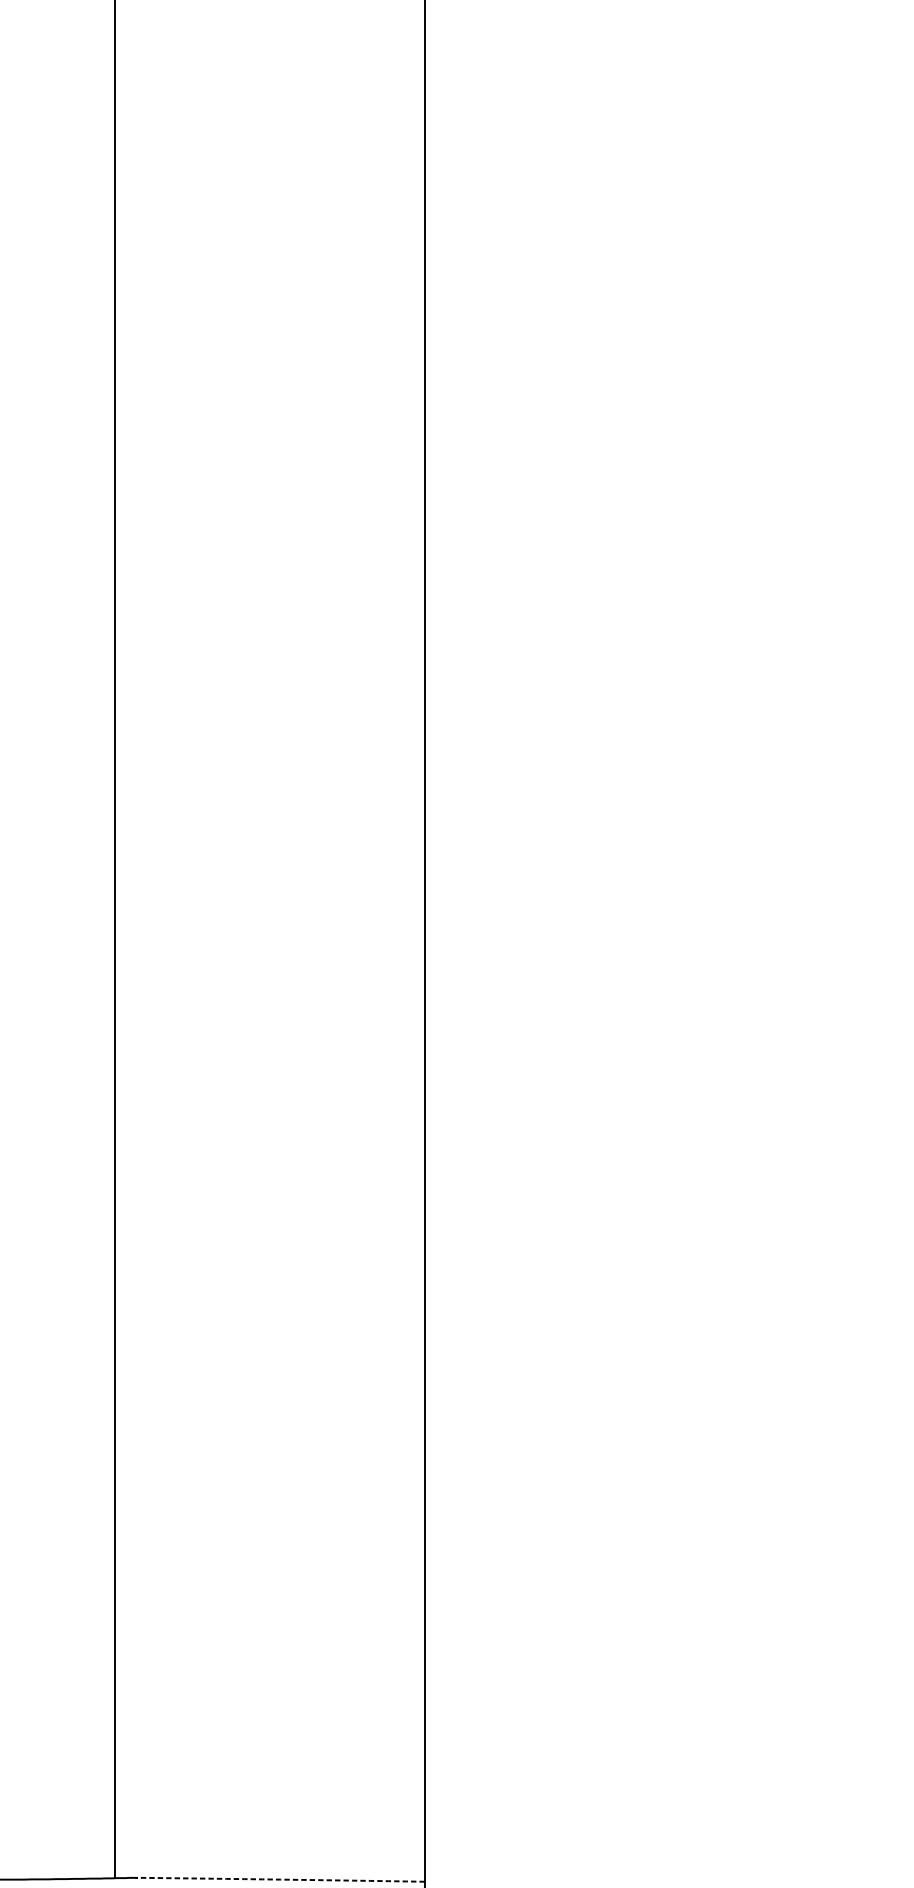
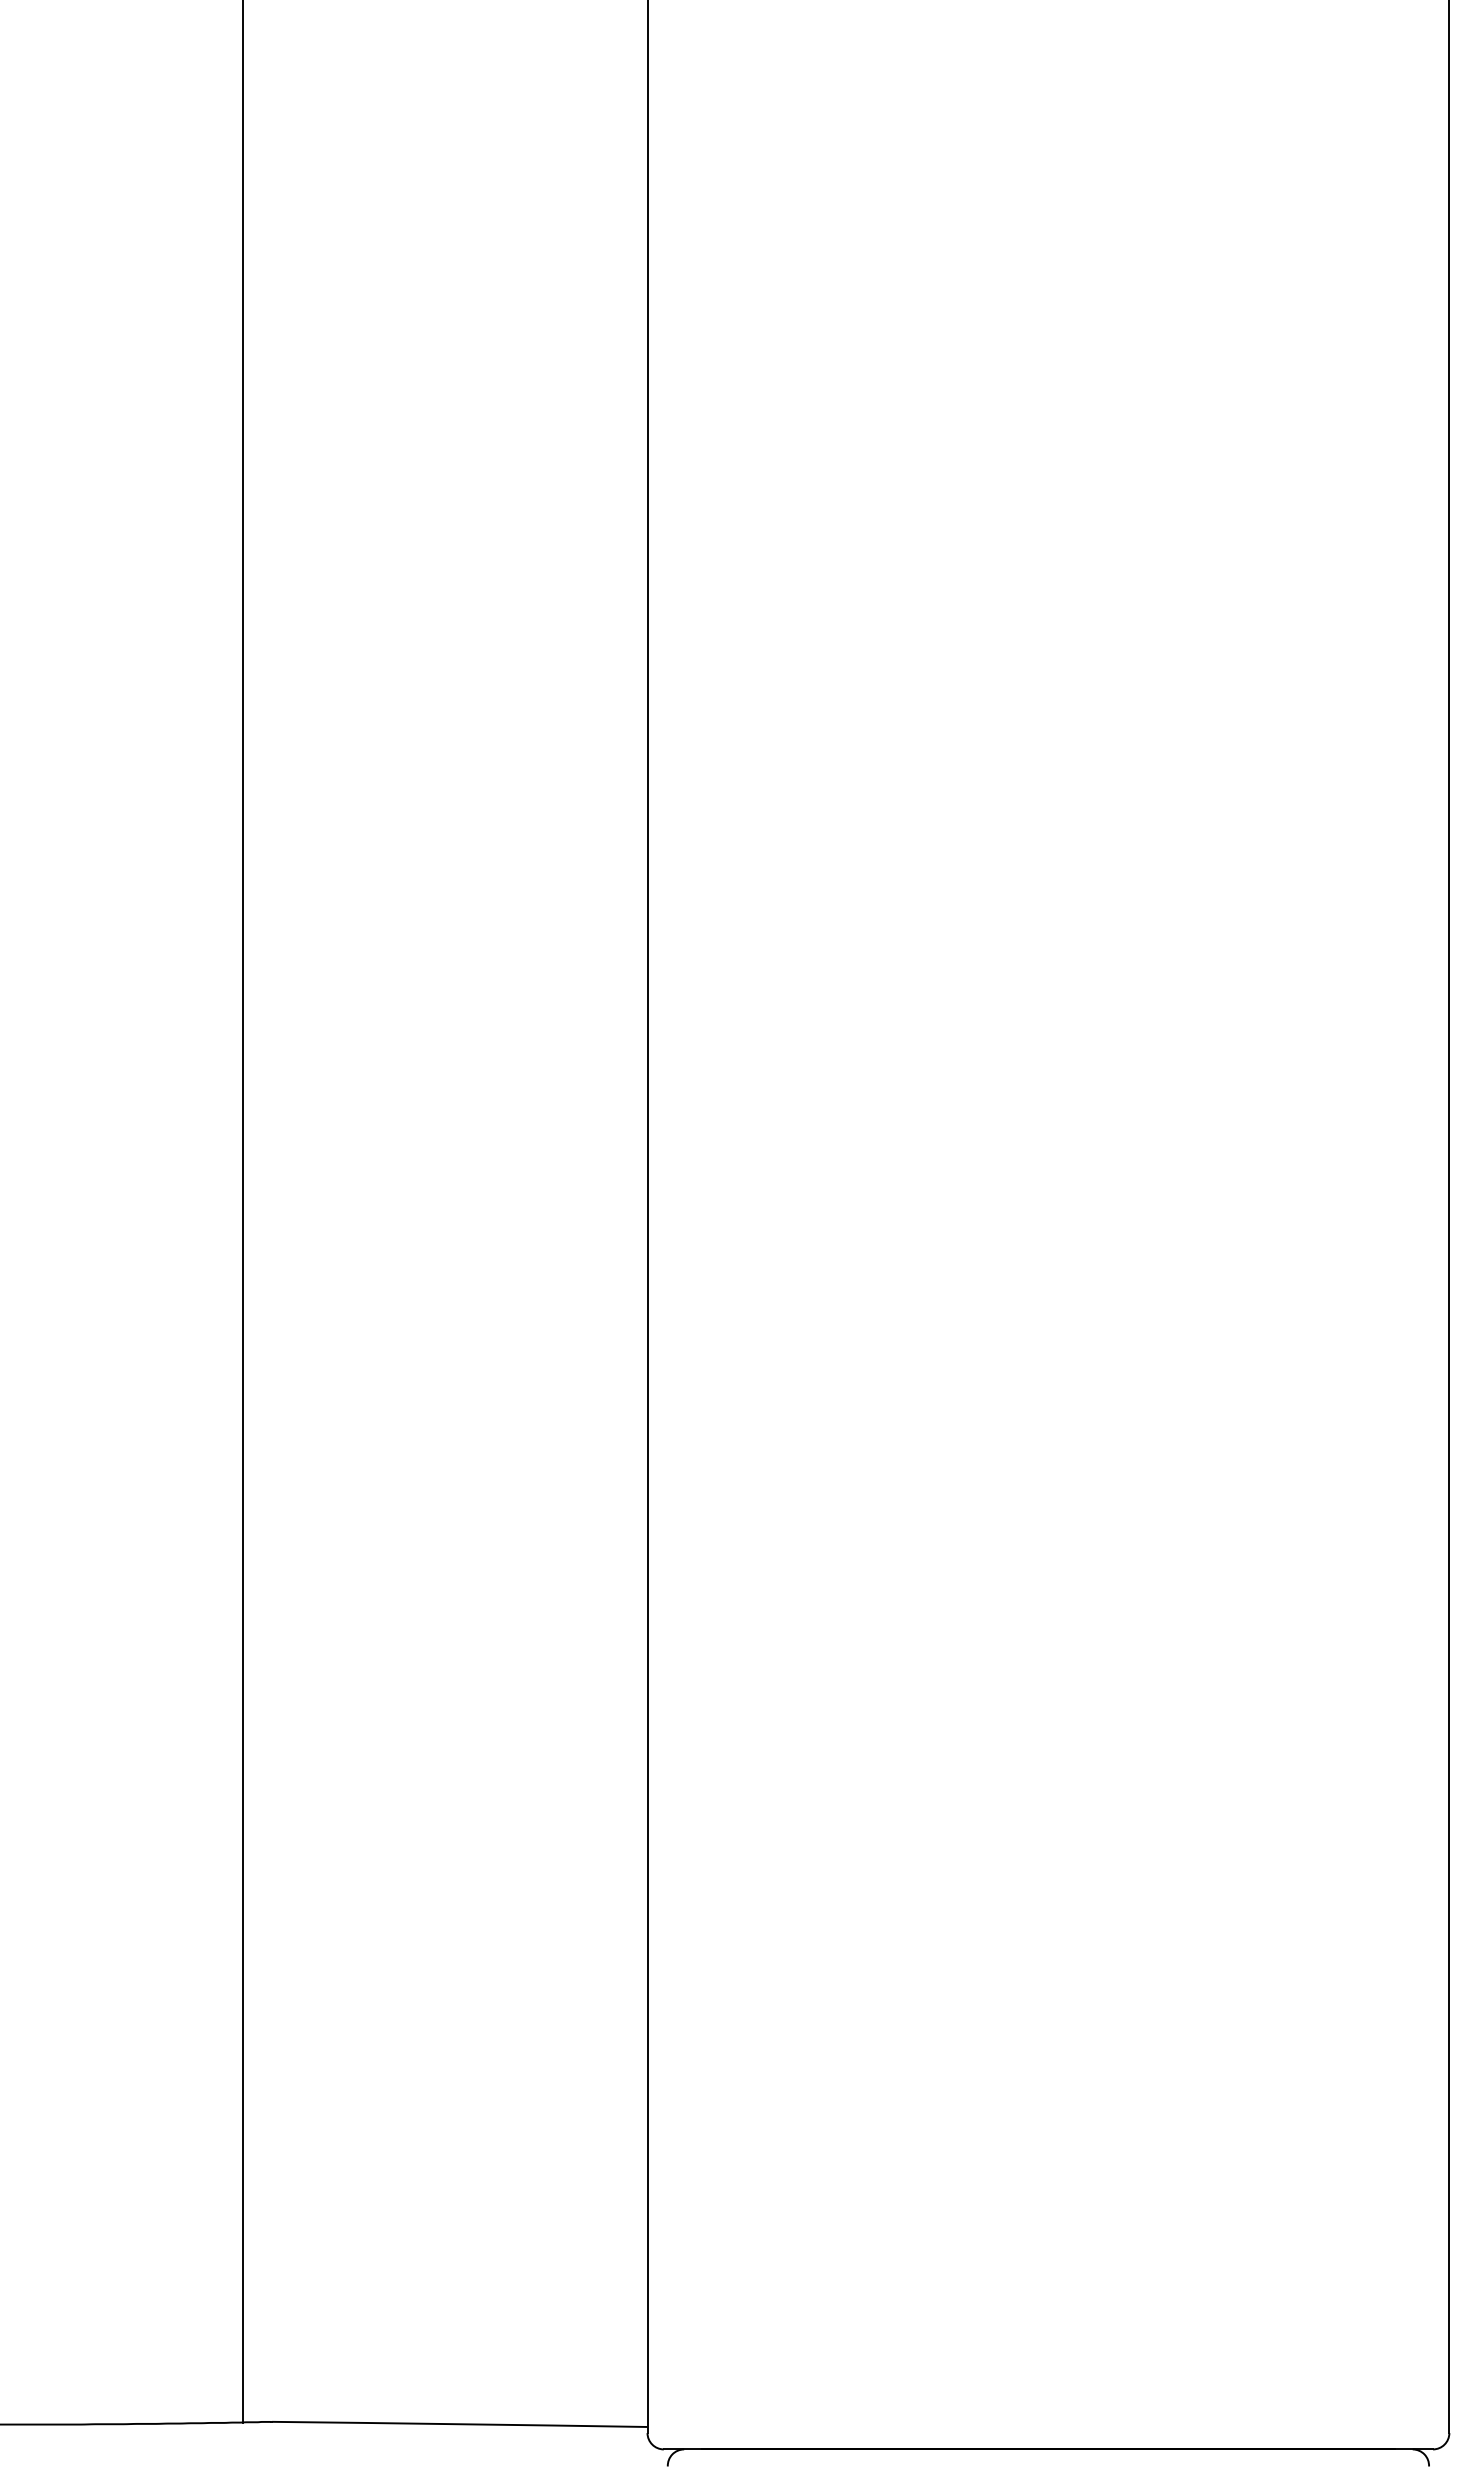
arc: (280, 1879) -> (459, 2424), dashed -> solid

